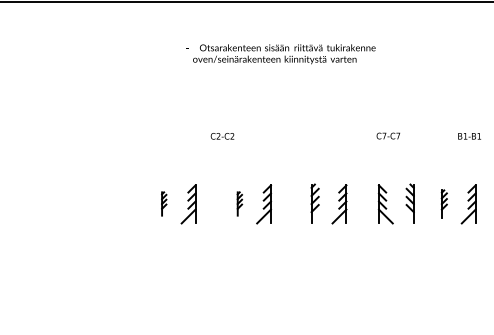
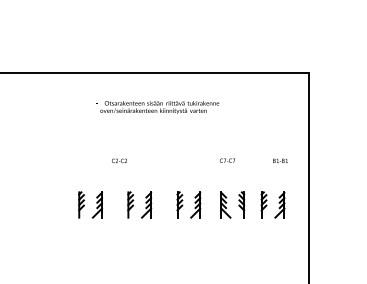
part: (164, 203) -> (81, 204), size x1.67
part: (239, 203) -> (130, 204), size x1.67
part: (443, 203) -> (263, 204), size x1.43

